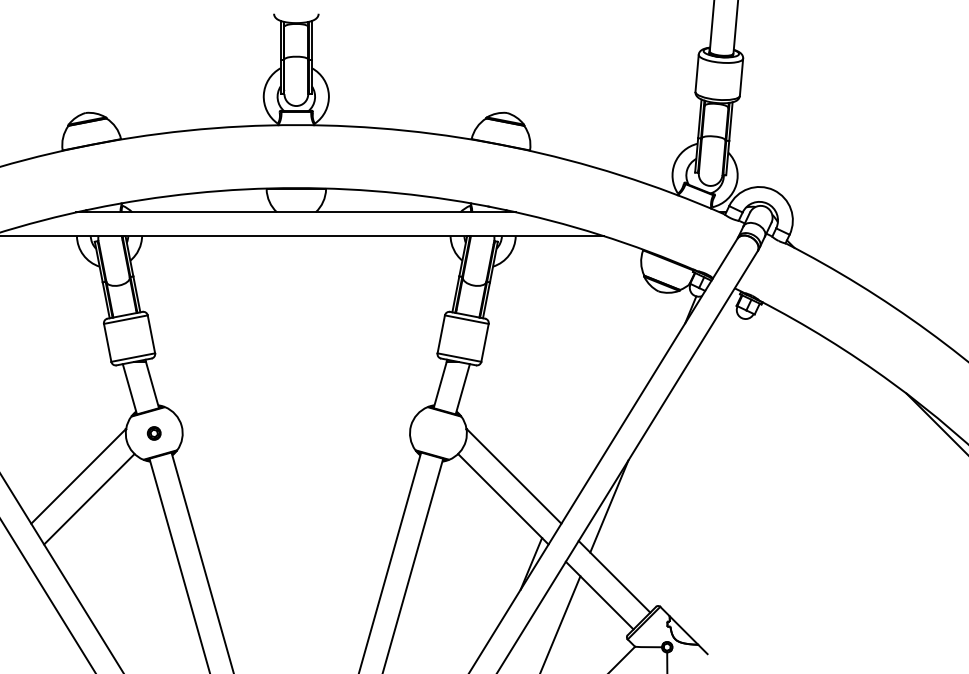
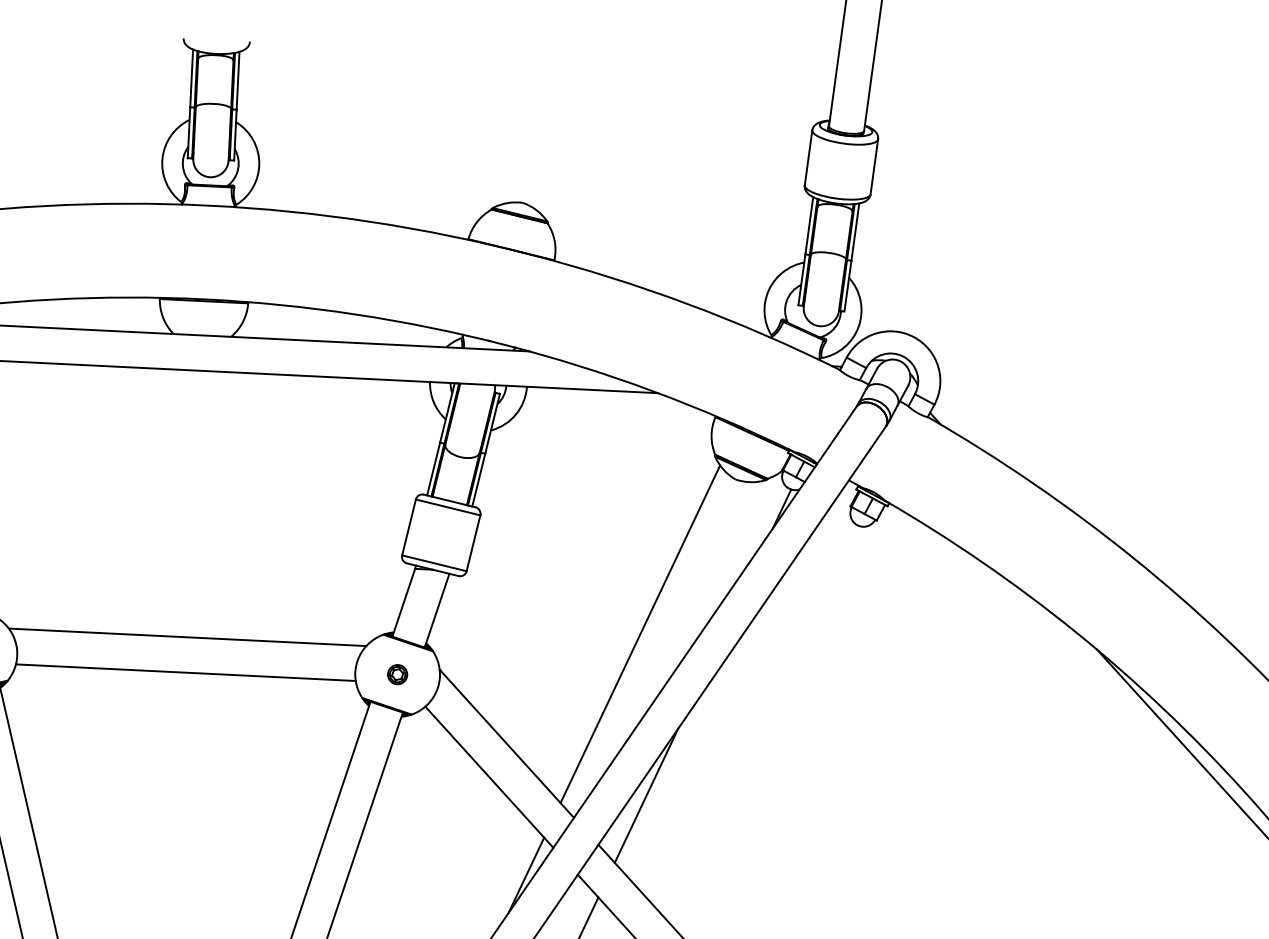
line: (599, 398) -> (639, 634), added
line: (296, 415) -> (187, 637), added
part: (438, 433) -> (397, 674), added
line: (296, 439) -> (186, 673), added

